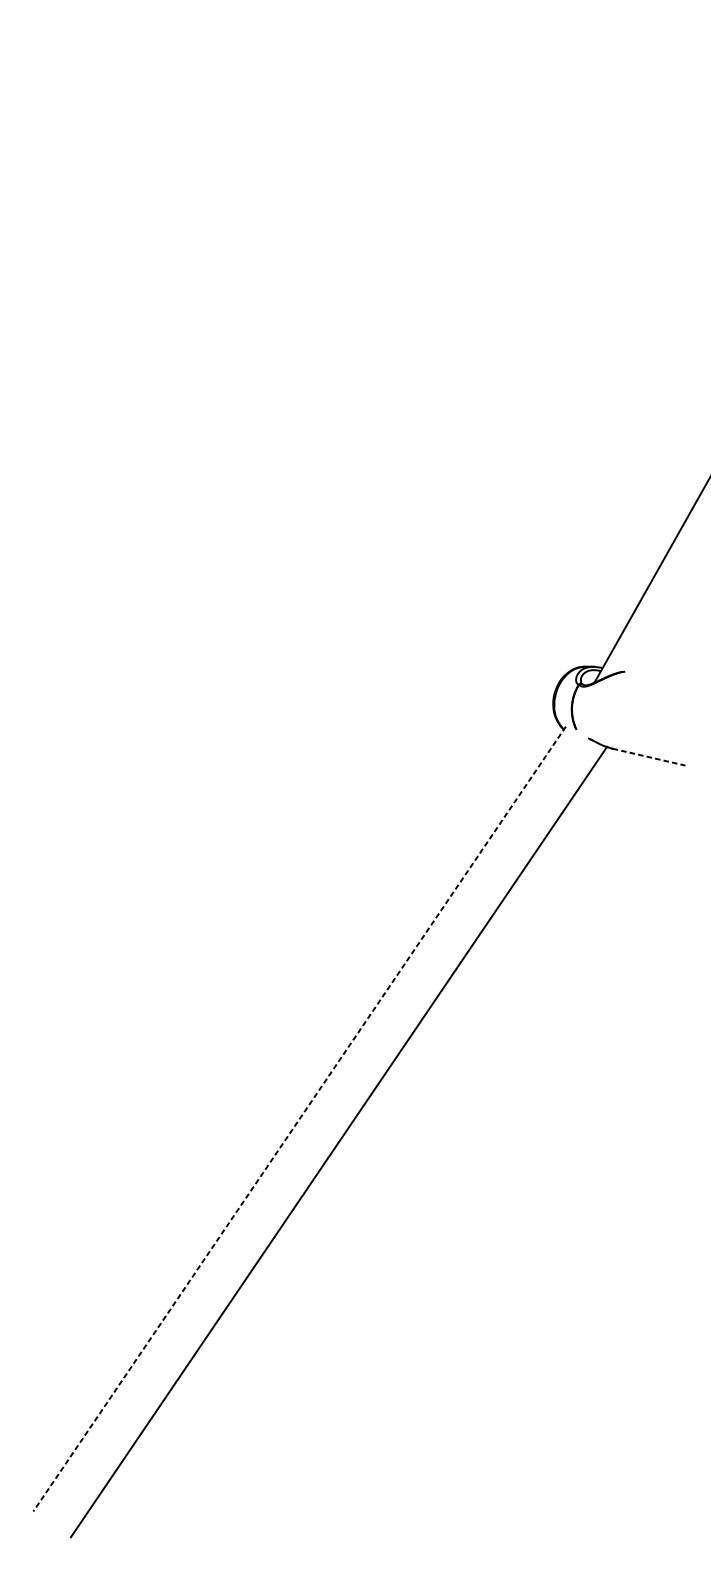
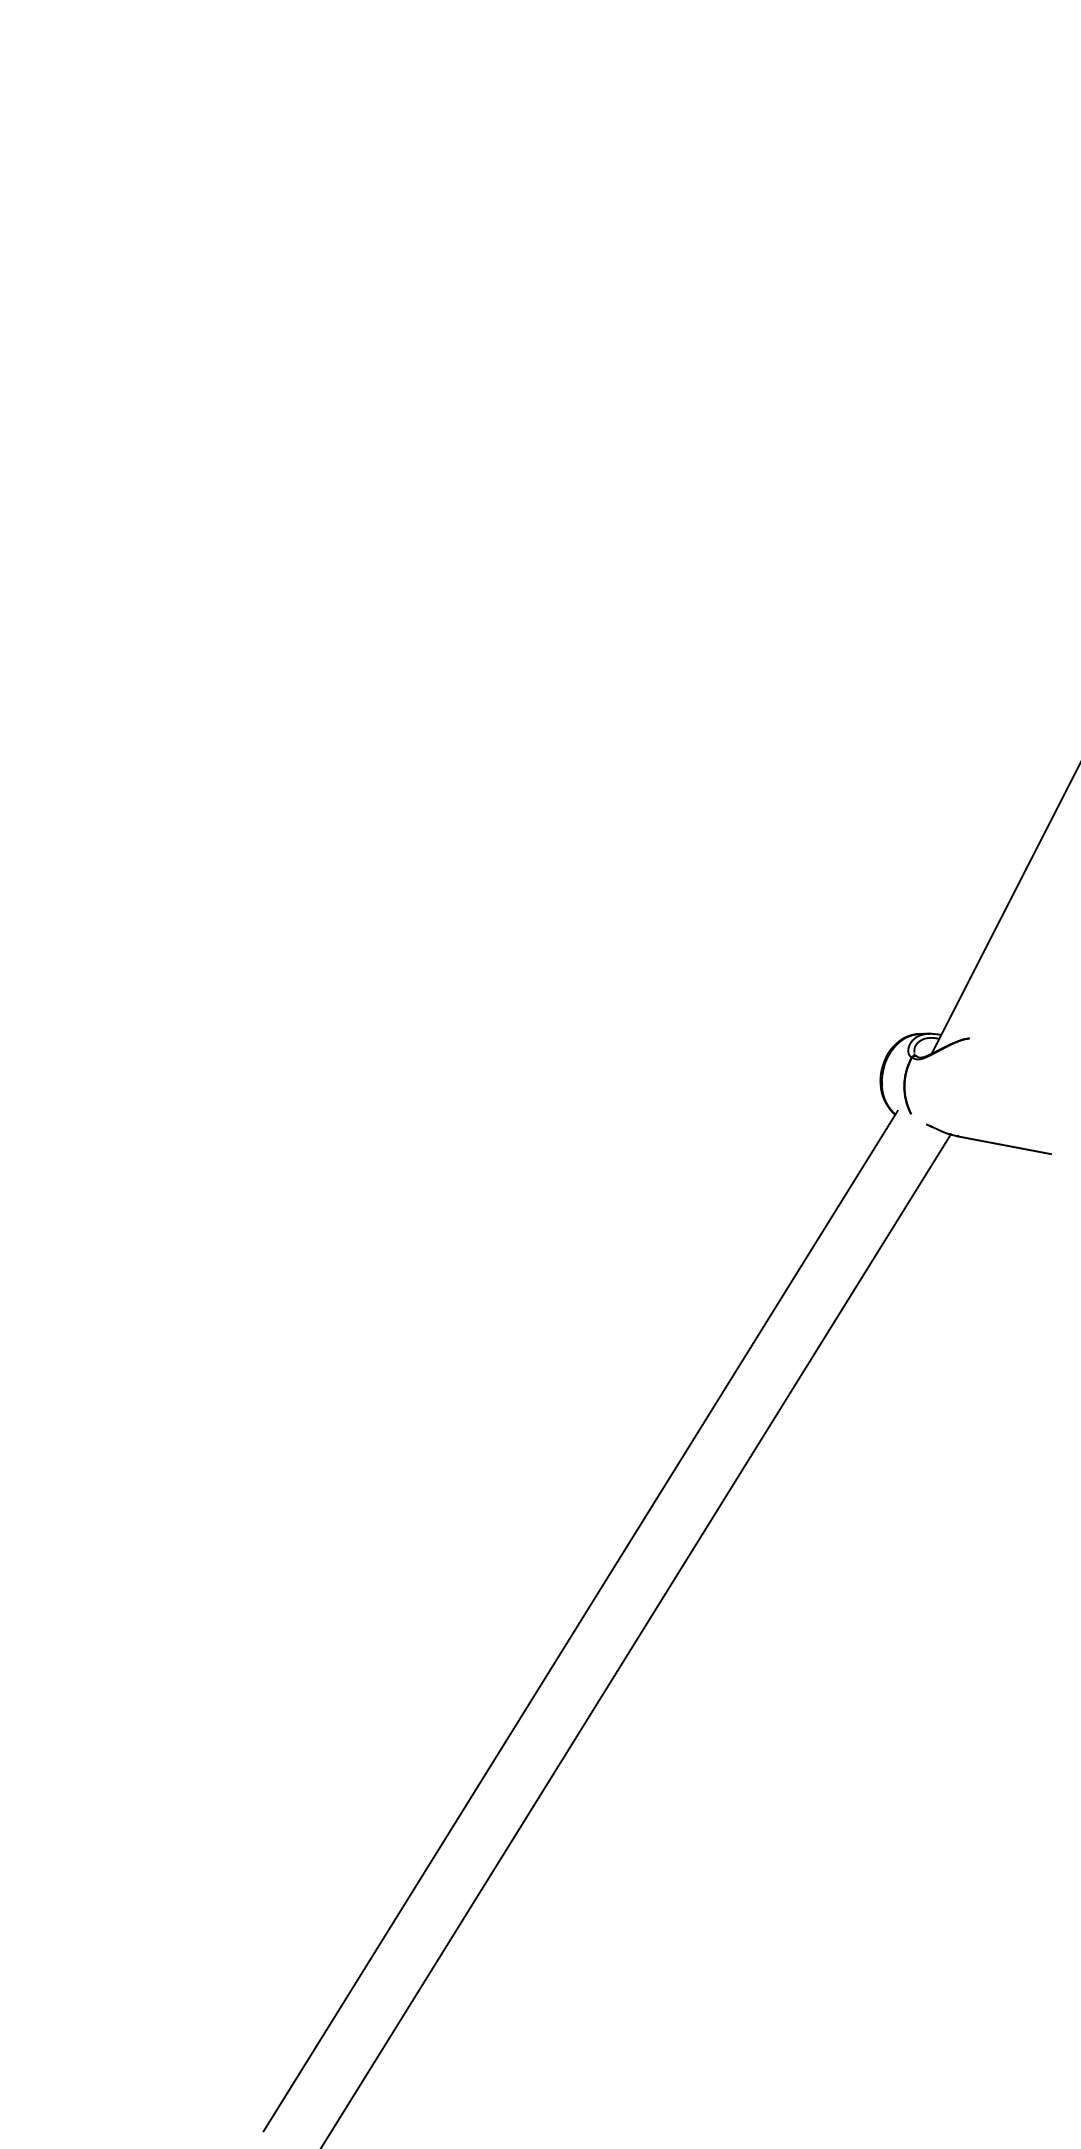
line: (649, 757) -> (1005, 1145), dashed -> solid
line: (299, 1119) -> (580, 1621), dashed -> solid

